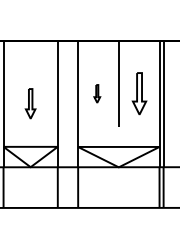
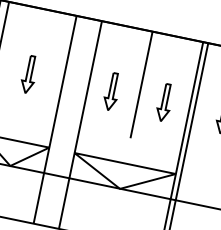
part: (97, 93) -> (112, 91), size x1.67
part: (139, 93) -> (164, 102), size x0.71
part: (30, 103) -> (29, 74), moved

